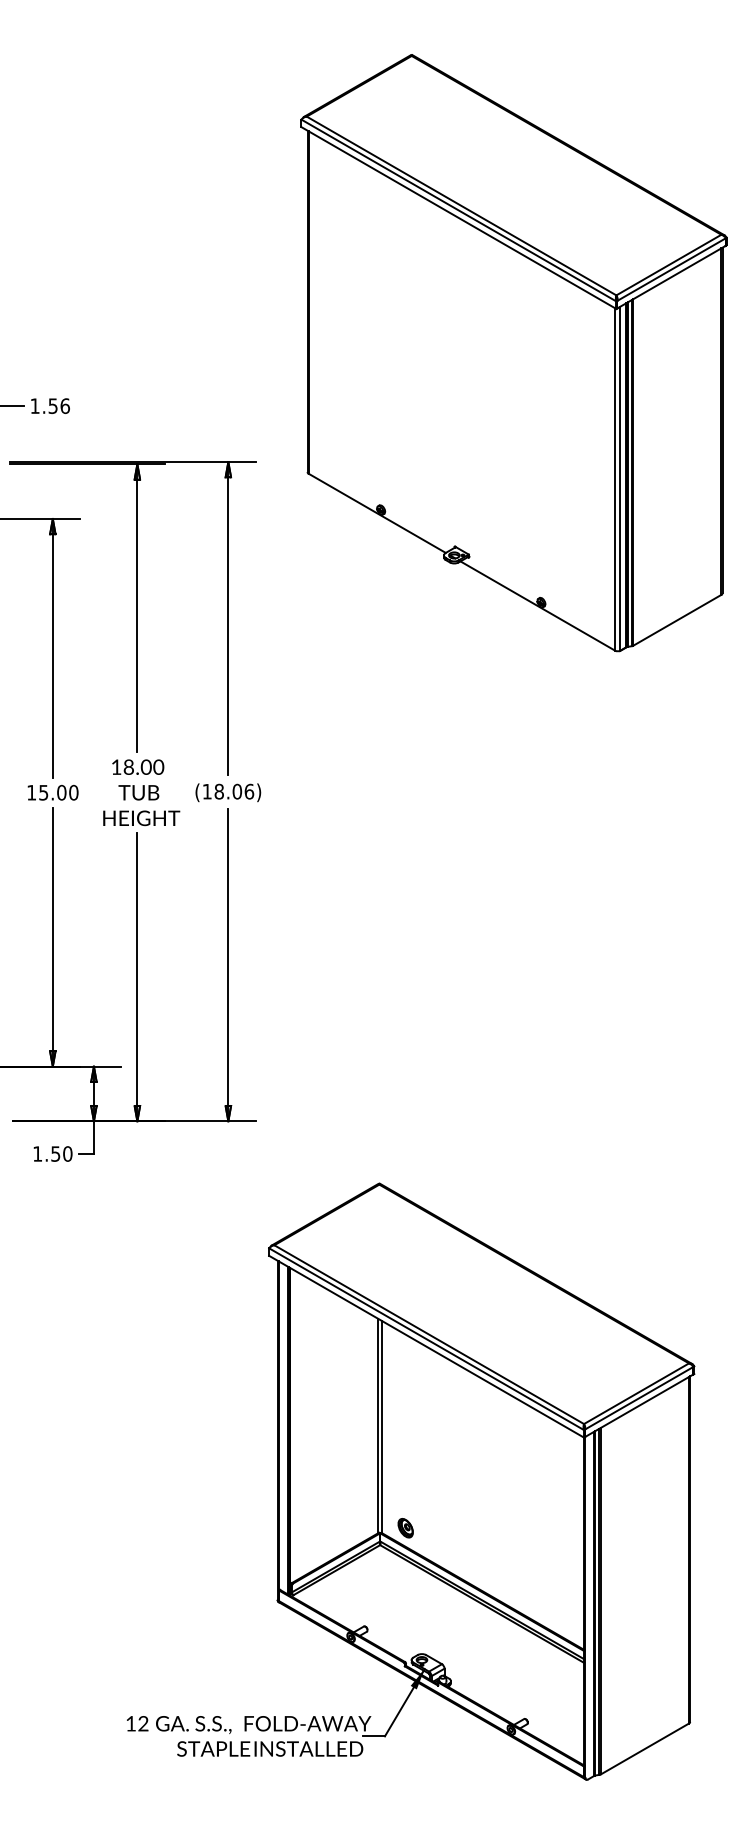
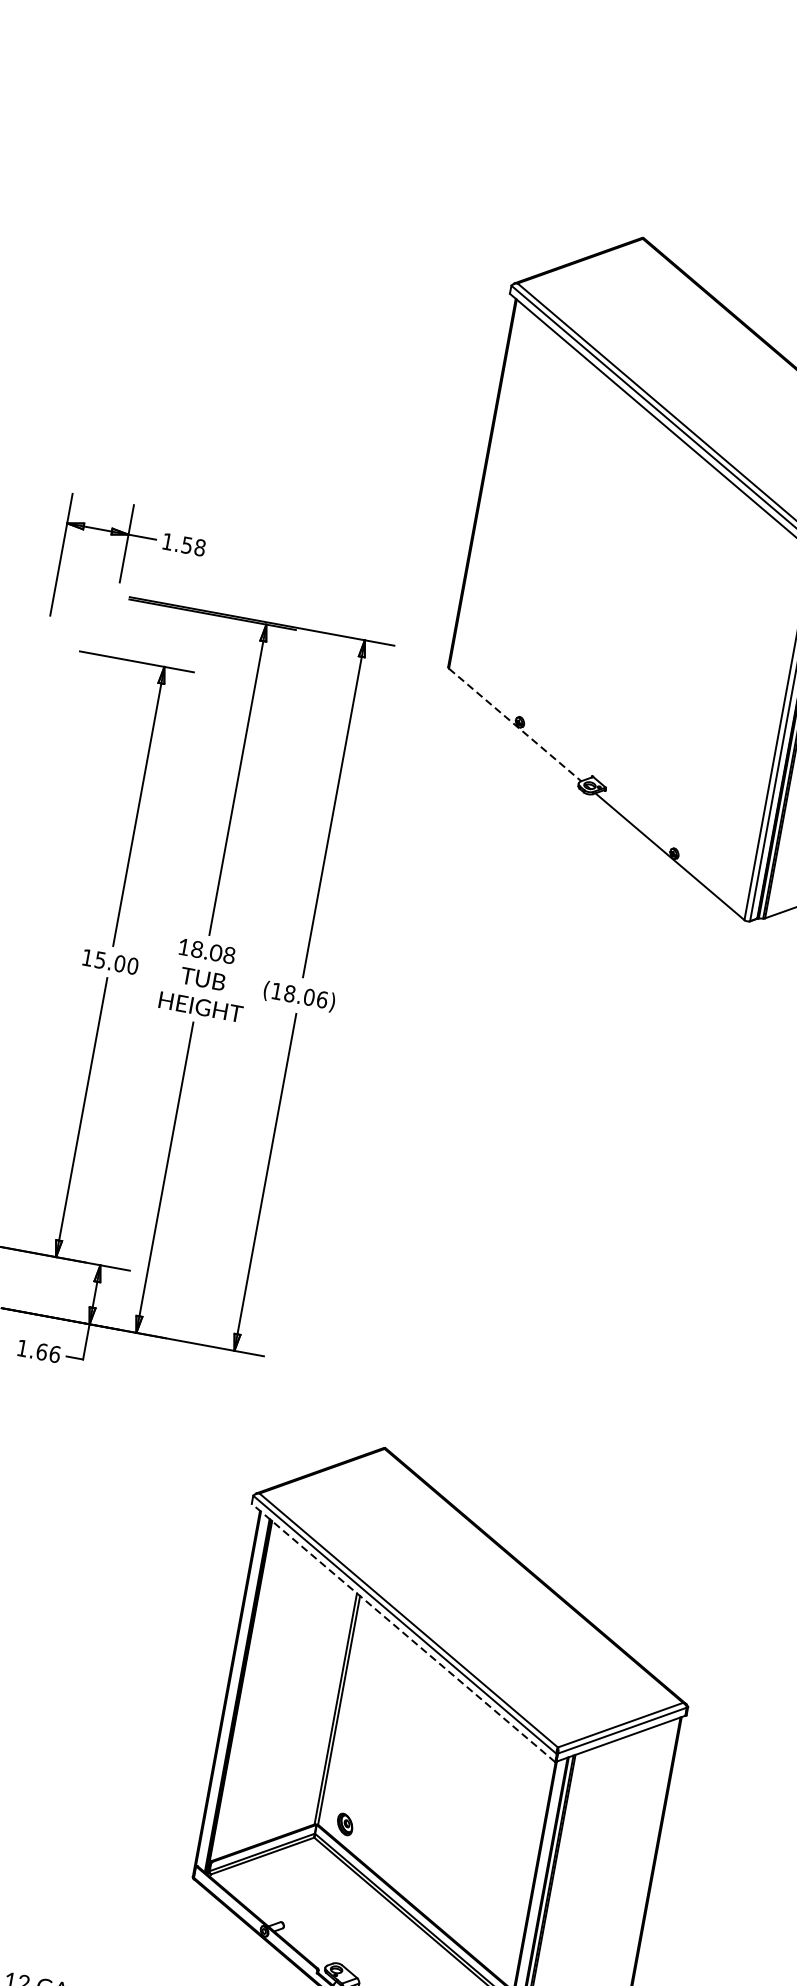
text: (64, 405) -> (199, 546), 1.56 -> 1.58
line: (377, 513) -> (515, 725), solid -> dashed
text: (158, 767) -> (229, 955), 18.00 -> 18.08
text: (61, 1153) -> (48, 1352), 1.50 -> 1.66
line: (426, 1346) -> (403, 1632), solid -> dashed

